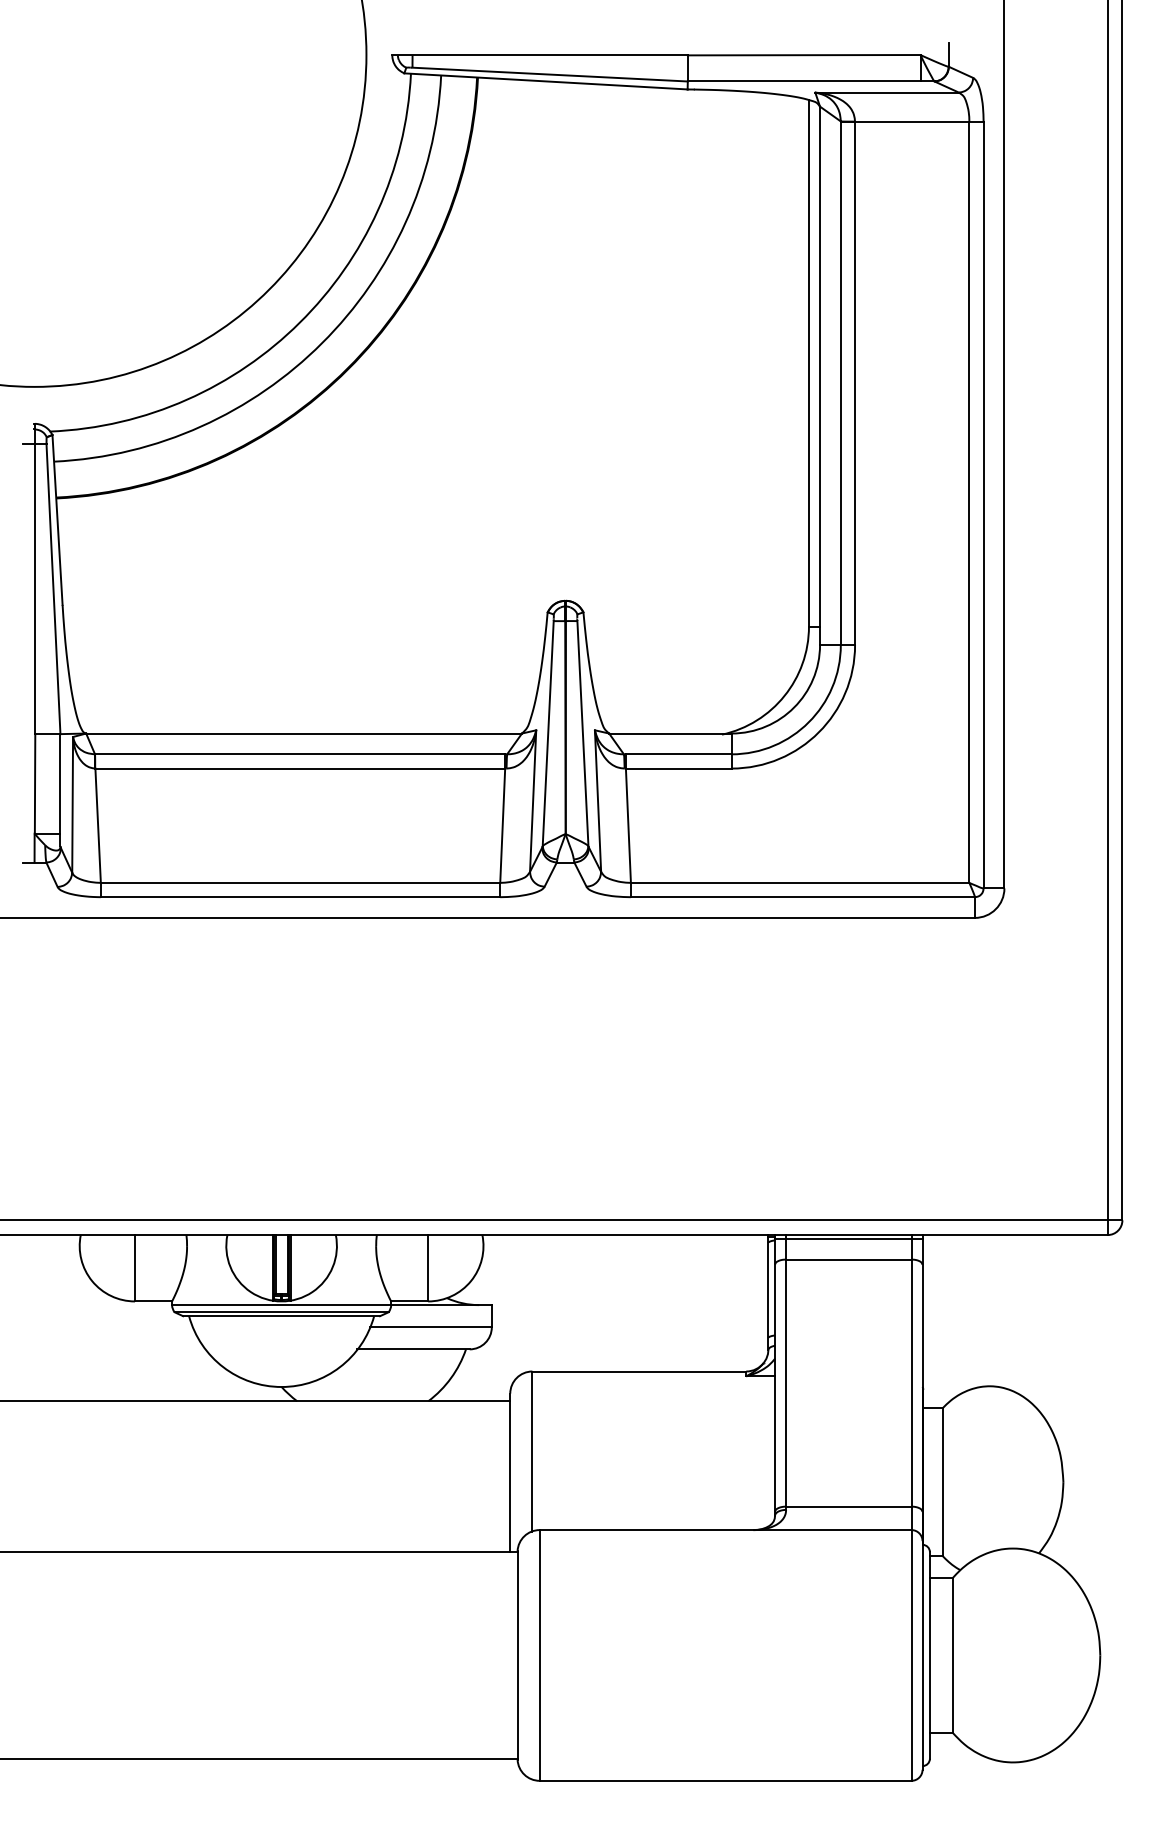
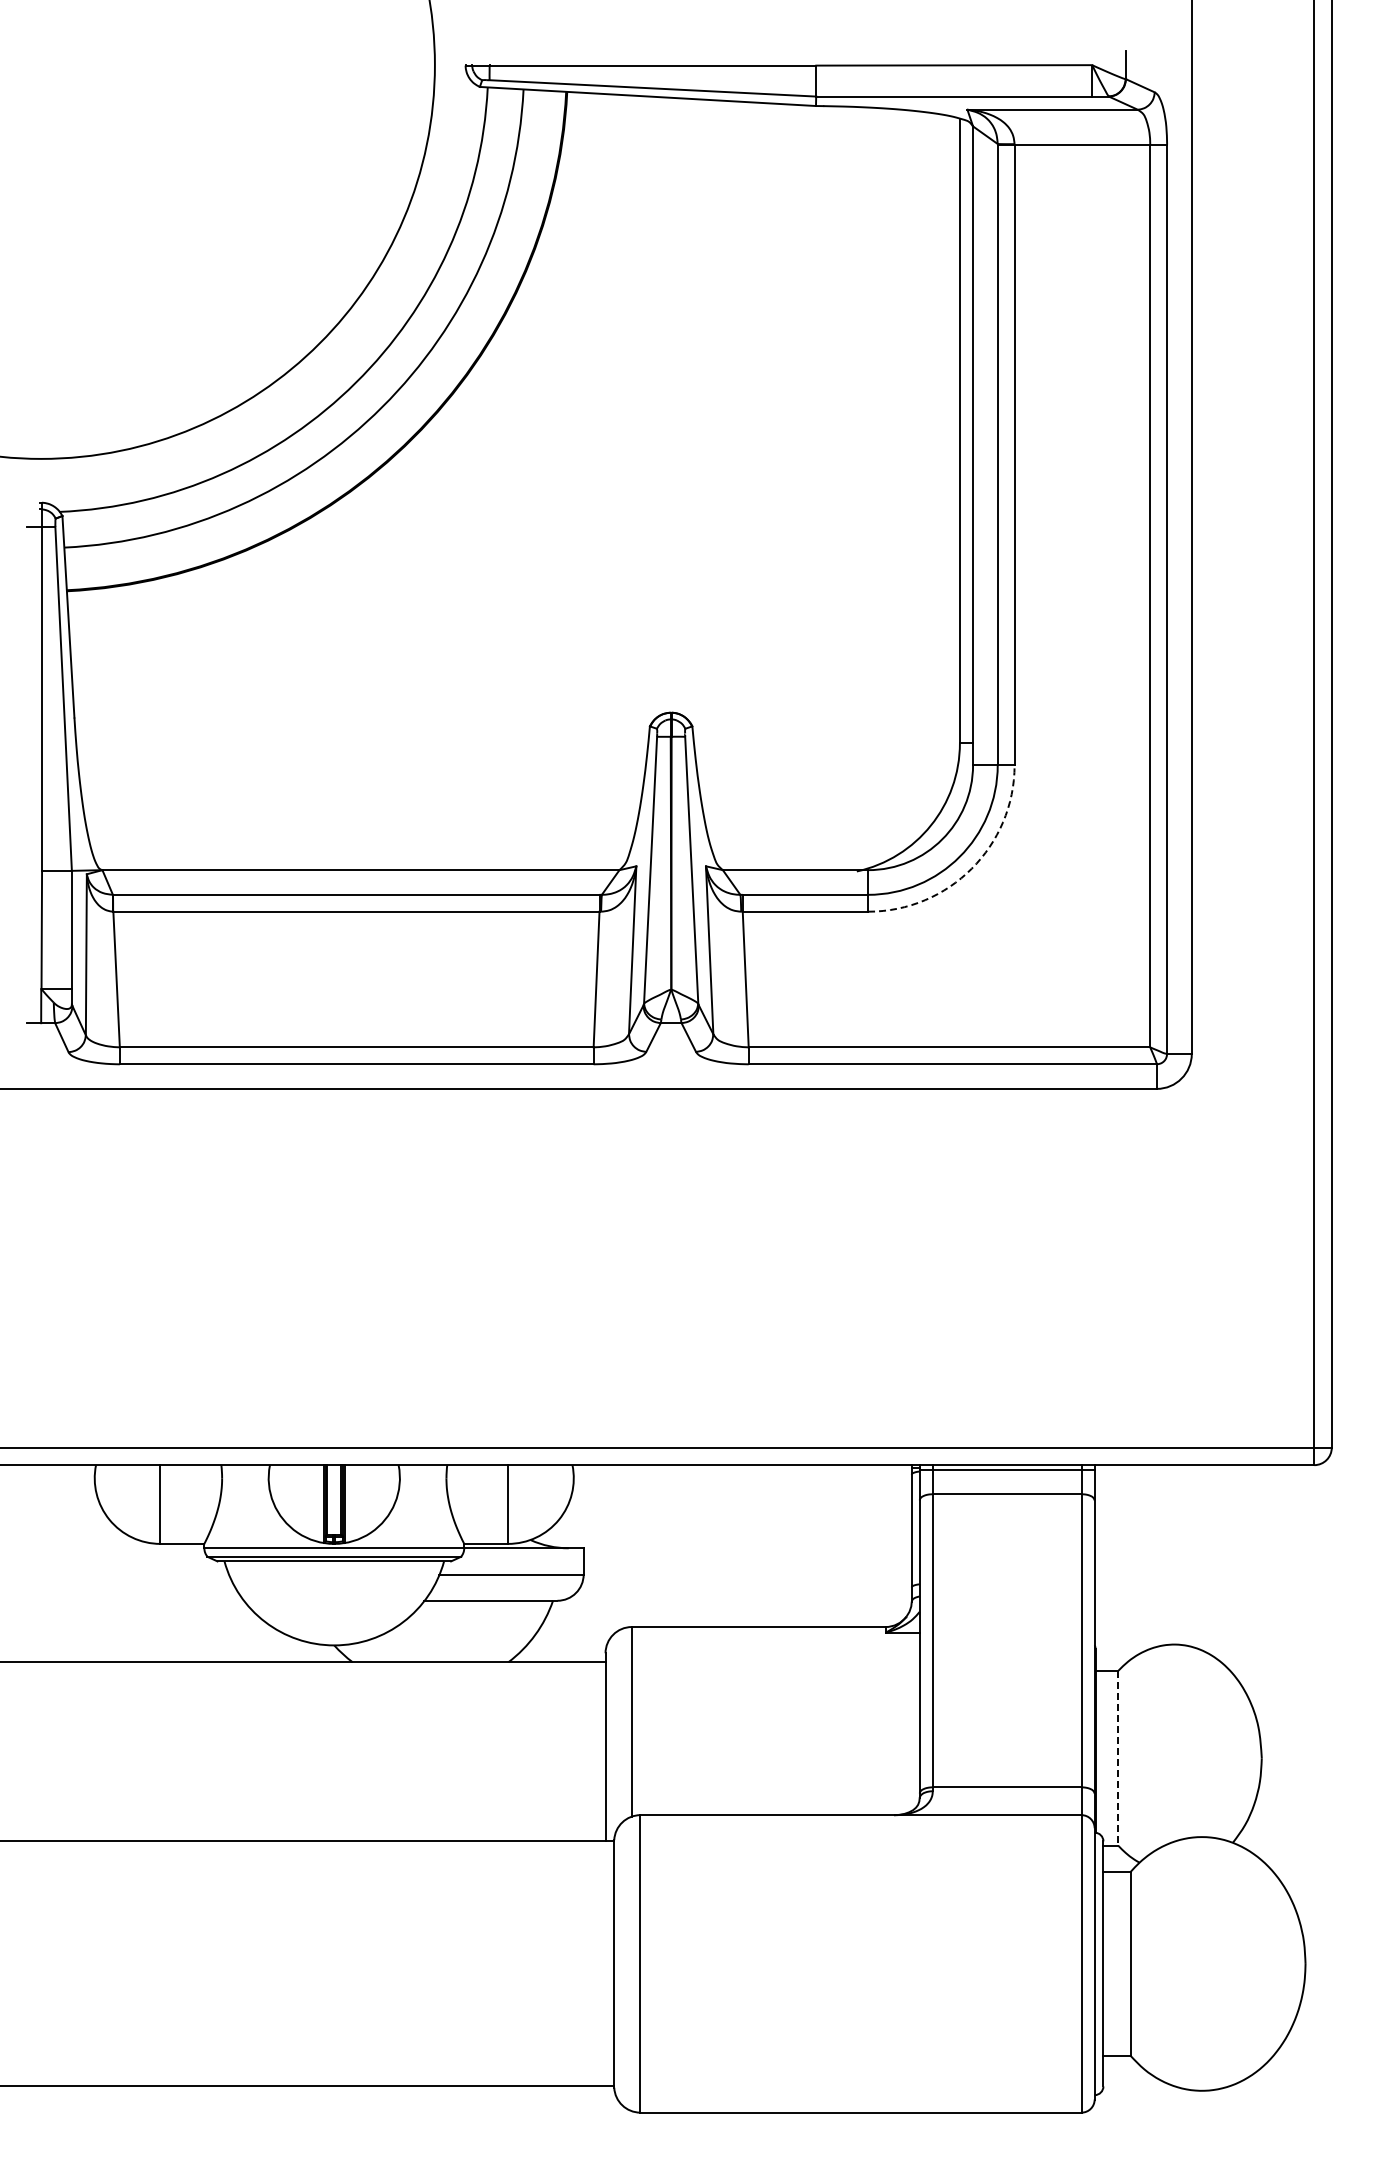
arc: (818, 732) -> (971, 868), solid -> dashed
line: (942, 1482) -> (1118, 1758), solid -> dashed

